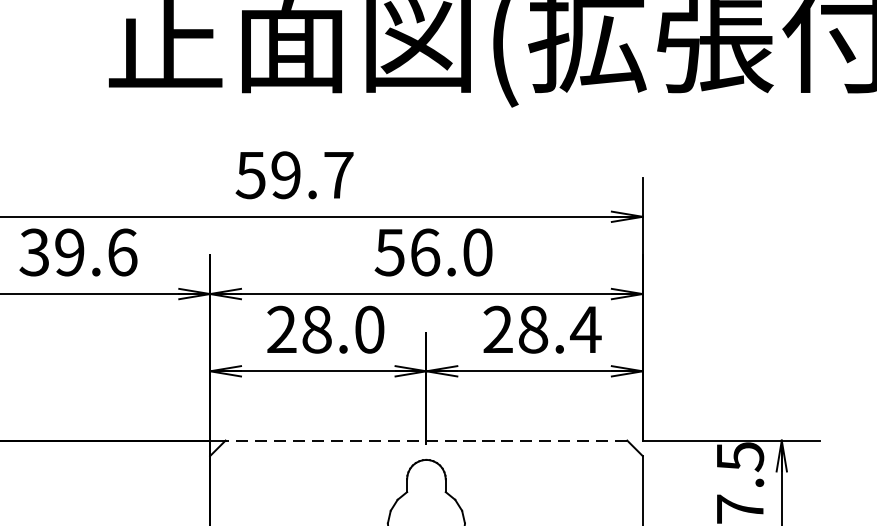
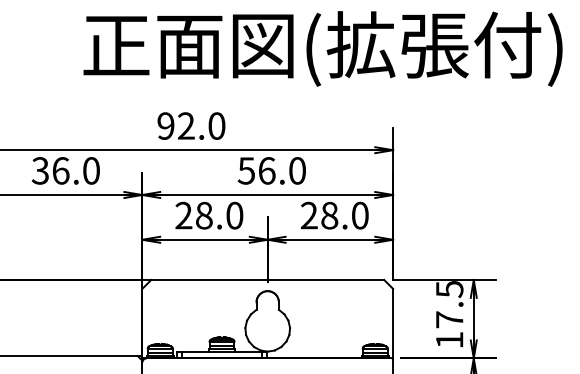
text: (294, 174) -> (191, 125), 59.7 -> 92.0
text: (96, 251) -> (76, 170), 39.6 -> 36.0
text: (586, 329) -> (360, 215), 28.4 -> 28.0
line: (426, 439) -> (267, 279), dashed -> solid

